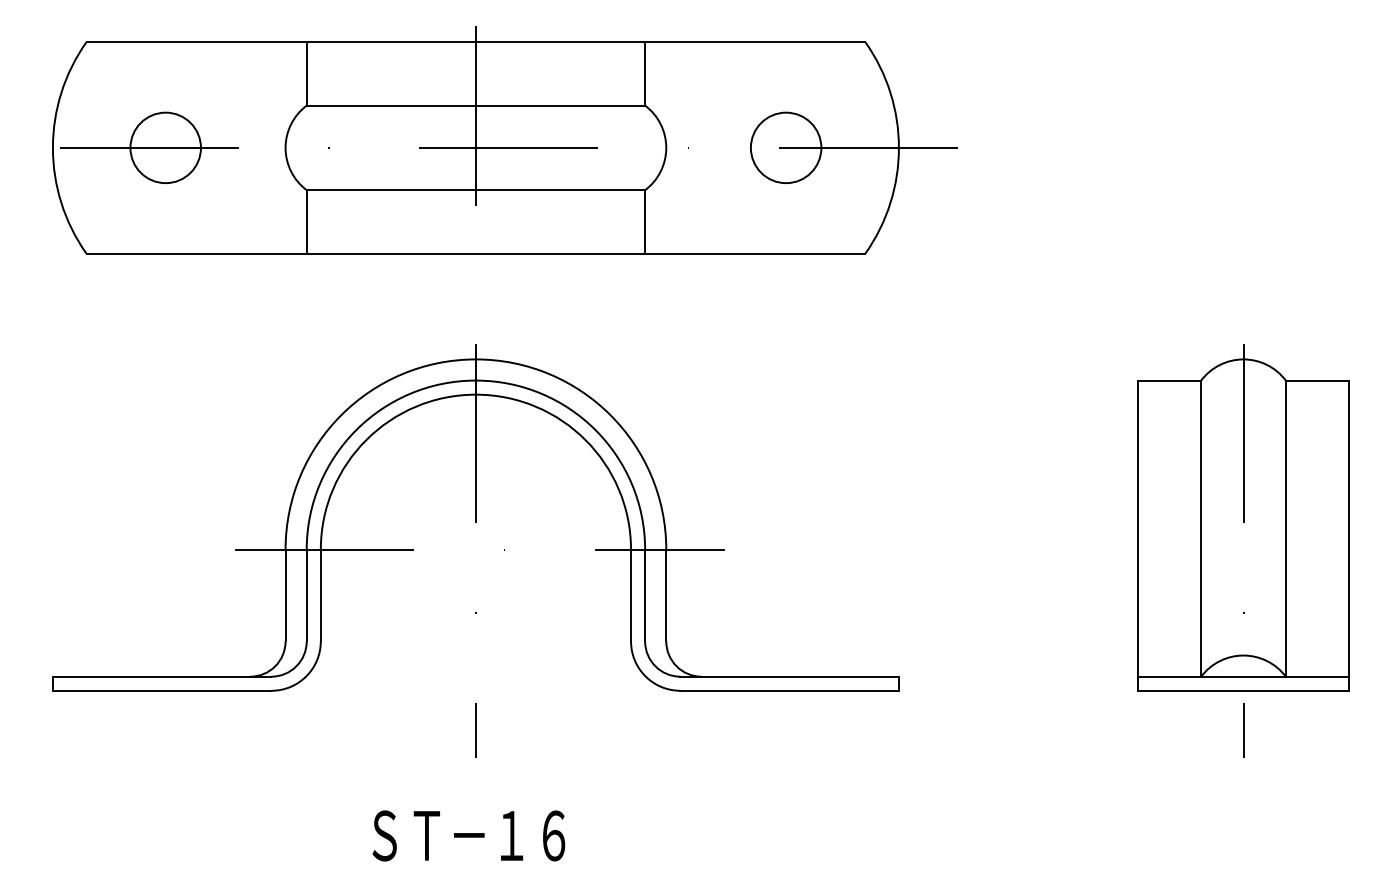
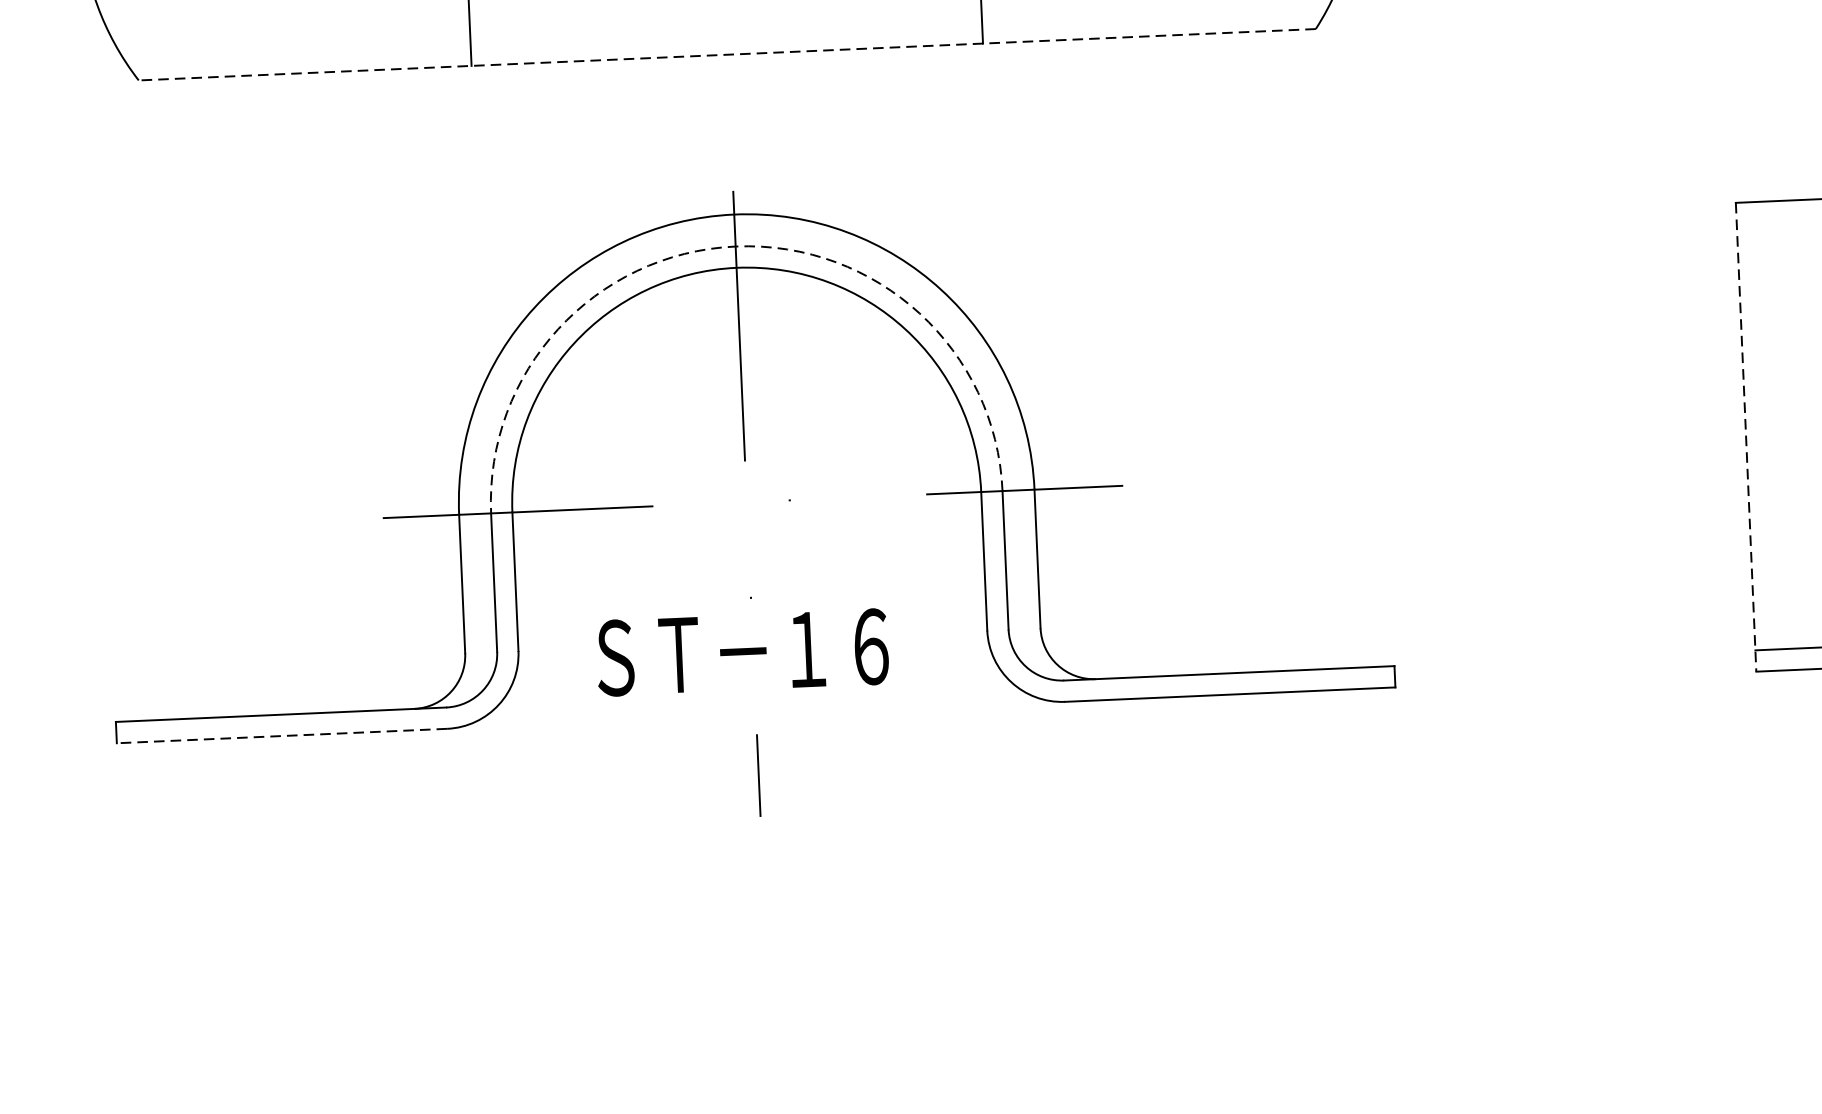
line: (475, 253) -> (726, 54), solid -> dashed
arc: (475, 380) -> (735, 246), solid -> dashed
line: (1137, 536) -> (1745, 438), solid -> dashed
line: (161, 690) -> (280, 735), solid -> dashed
text: (468, 835) -> (742, 651), moved

